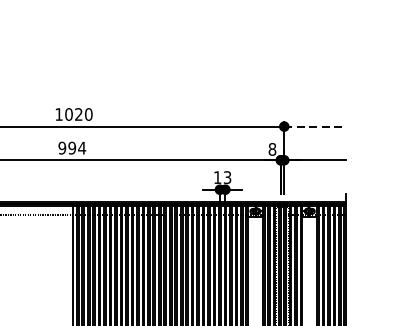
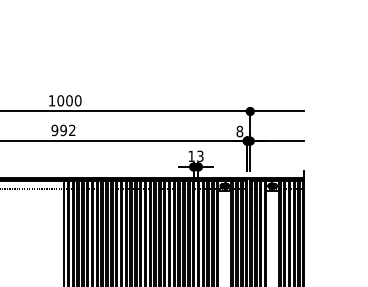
text: (78, 114) -> (69, 100), 1020 -> 1000
line: (315, 126) -> (277, 111), dashed -> solid
text: (81, 147) -> (71, 129), 994 -> 992

